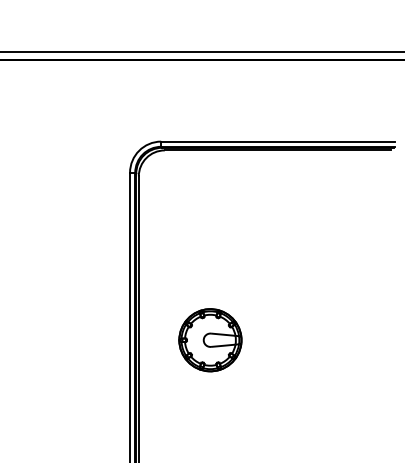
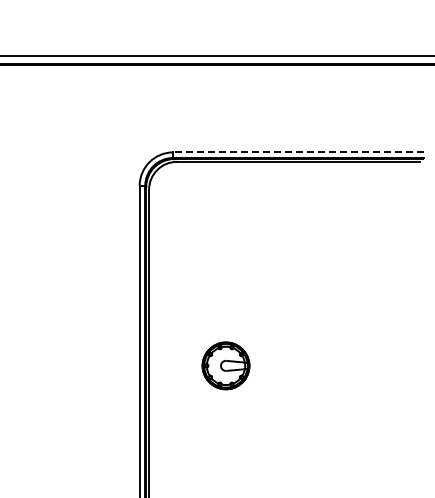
line: (277, 141) -> (298, 152), solid -> dashed
part: (209, 339) -> (225, 365), size x0.7

